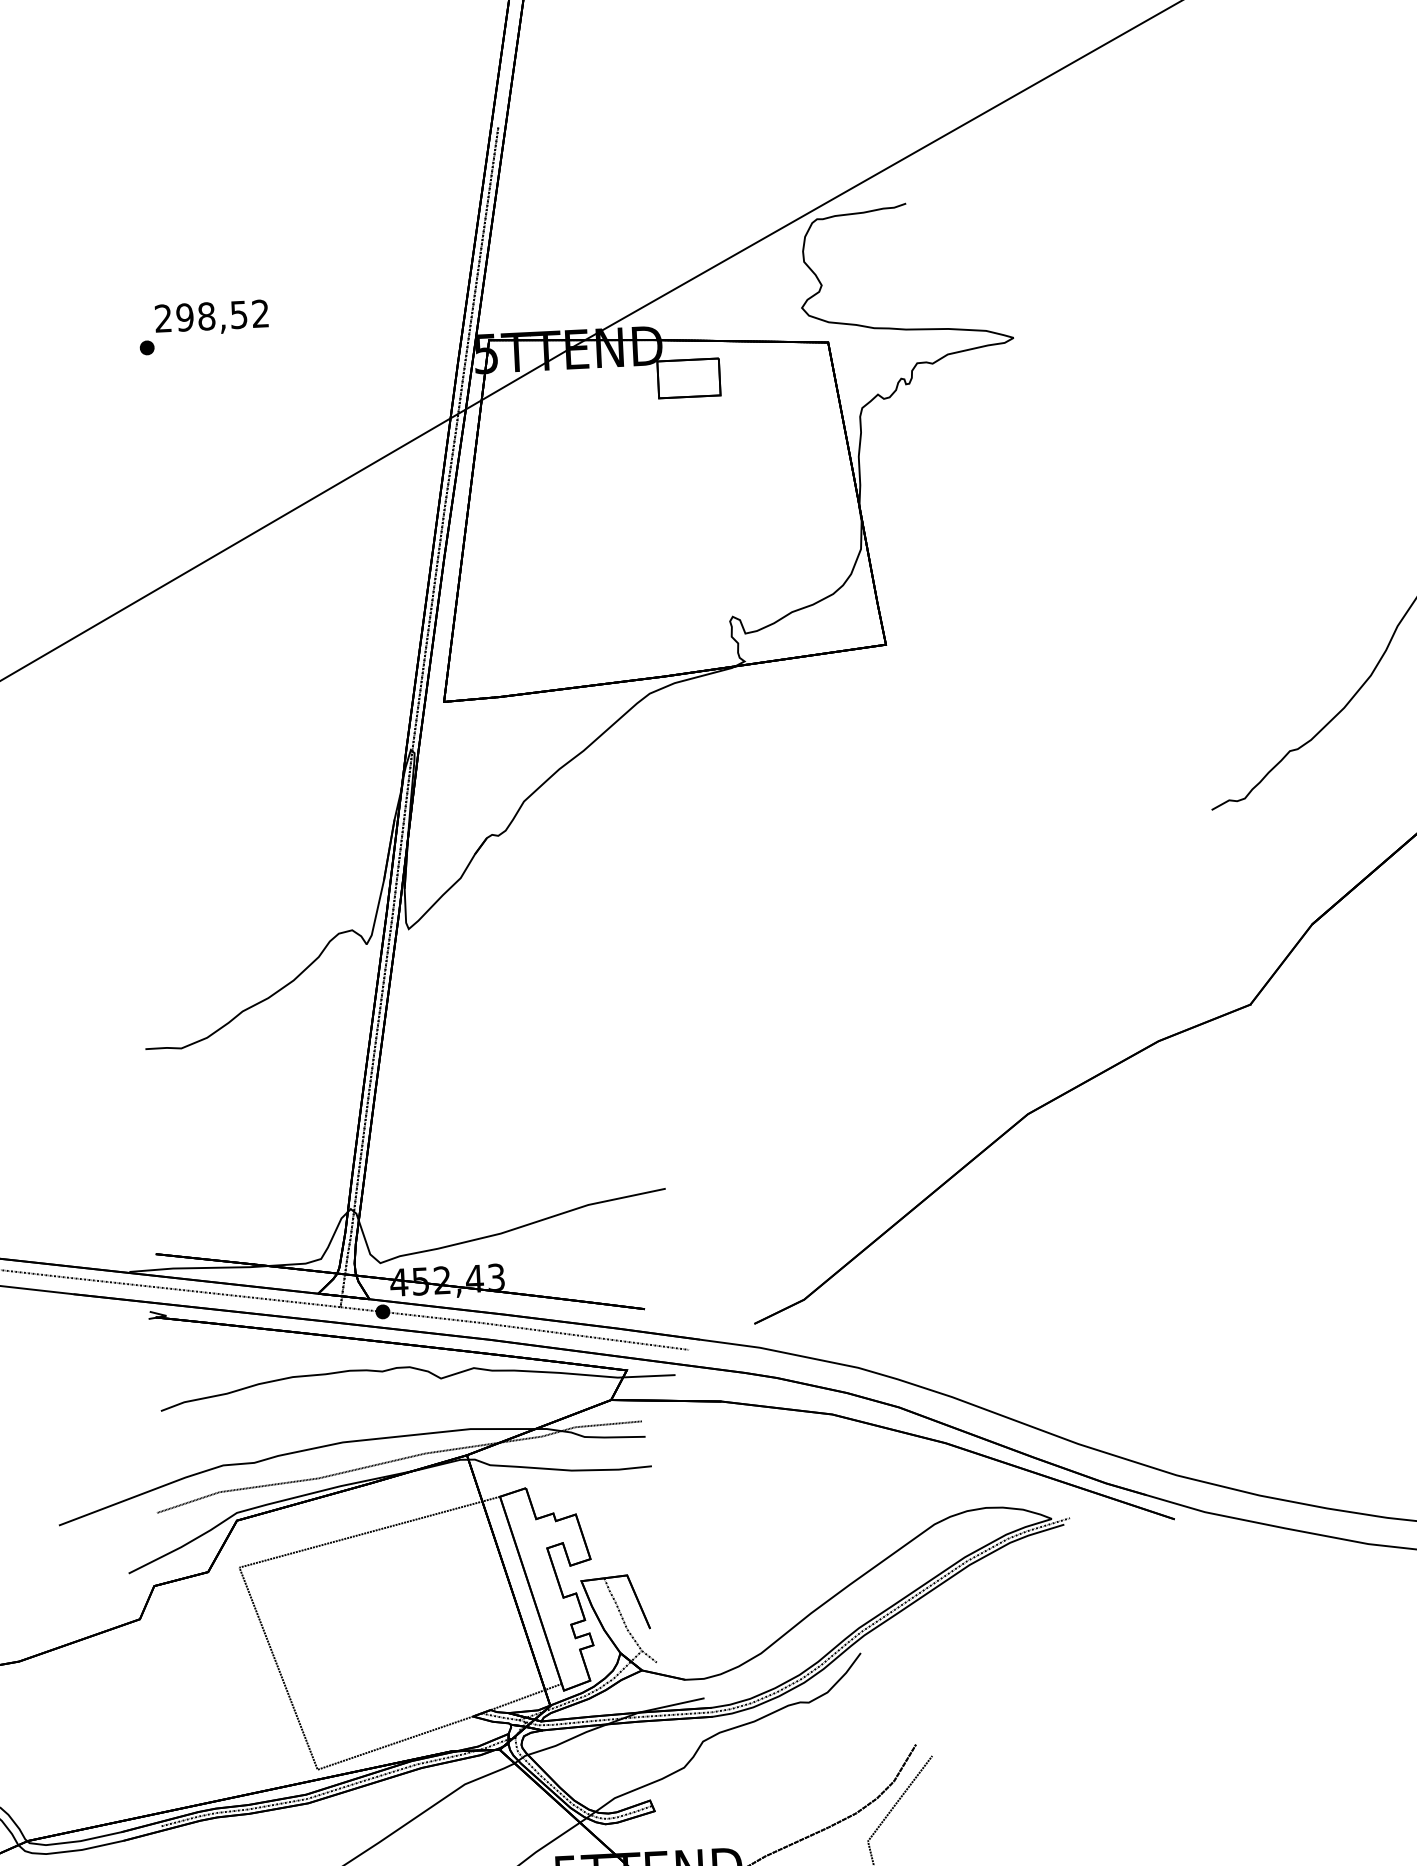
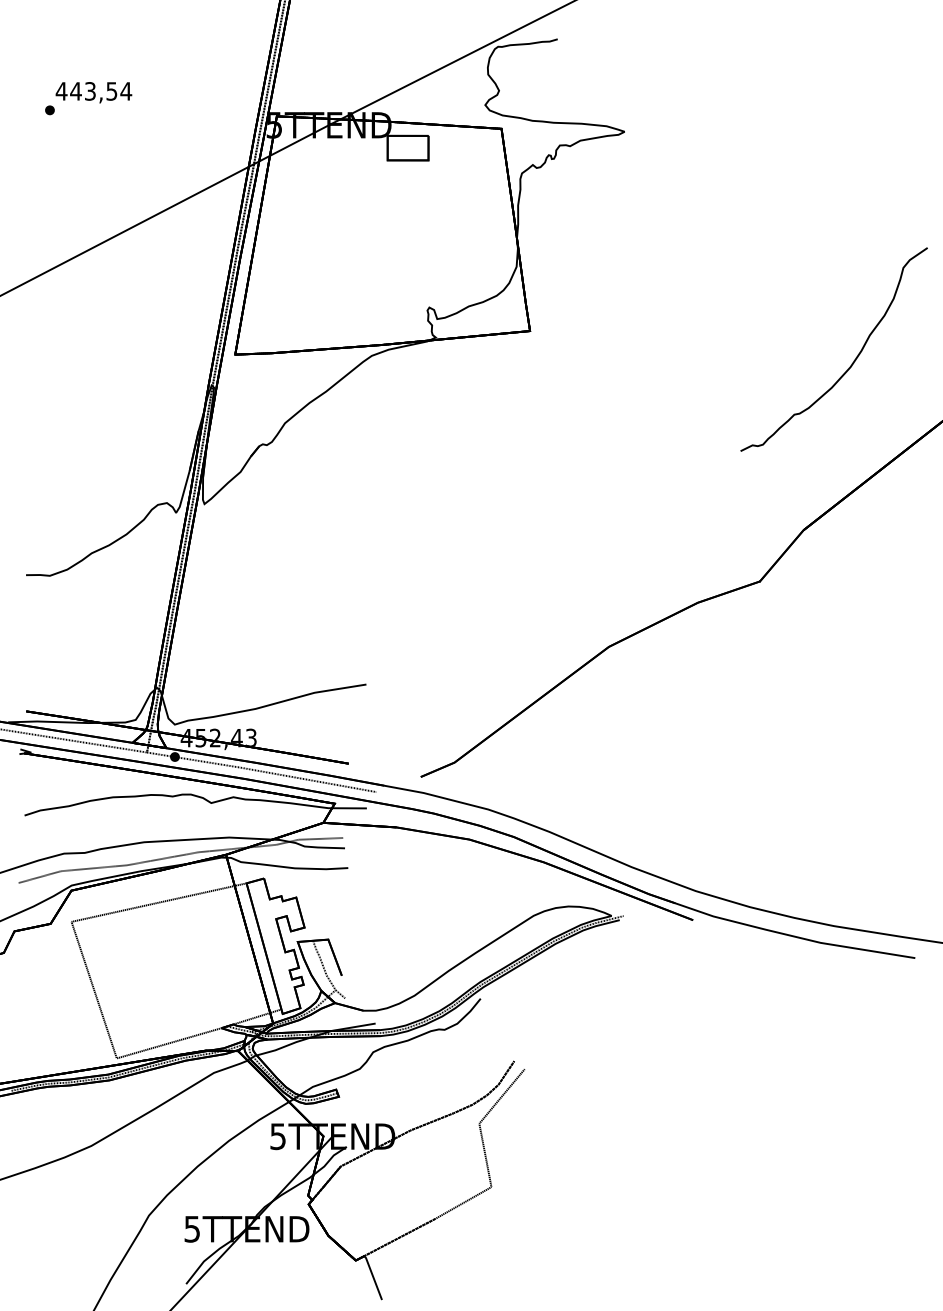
text: (211, 316) -> (93, 91), 298,52 -> 443,54

